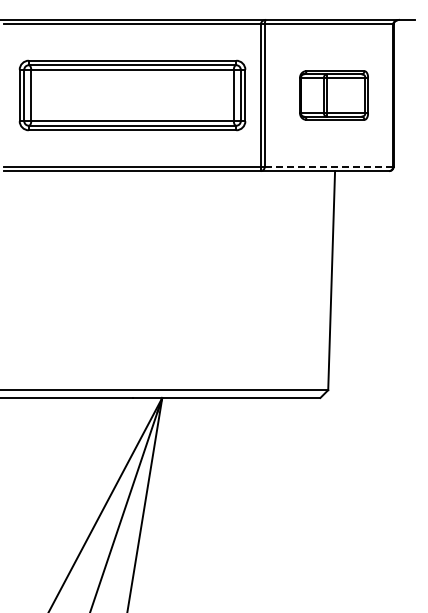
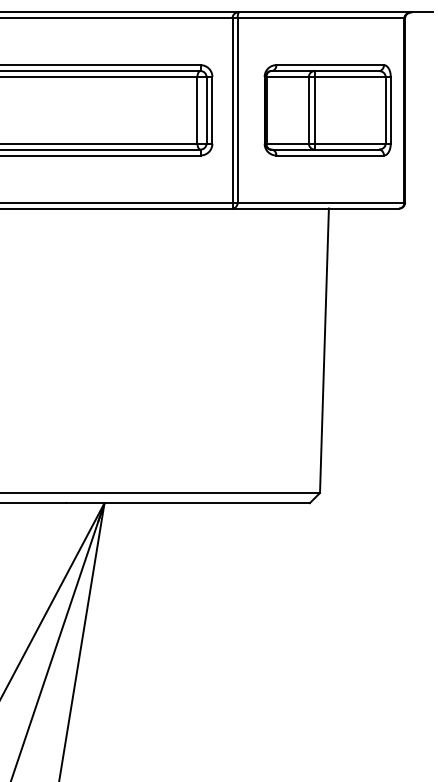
part: (333, 95) -> (326, 110), size x1.43
line: (329, 166) -> (321, 202), dashed -> solid

